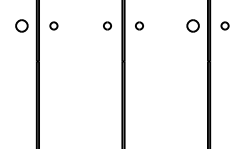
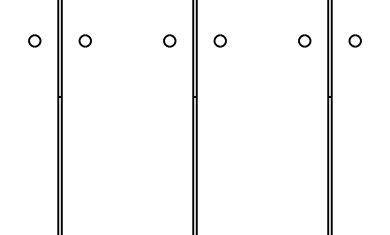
part: (21, 25) -> (34, 40), size x0.62
part: (192, 25) -> (303, 40), size x0.62

